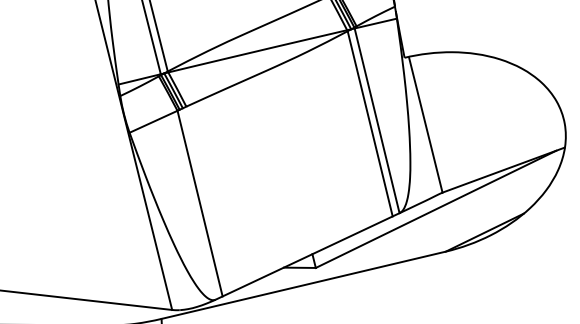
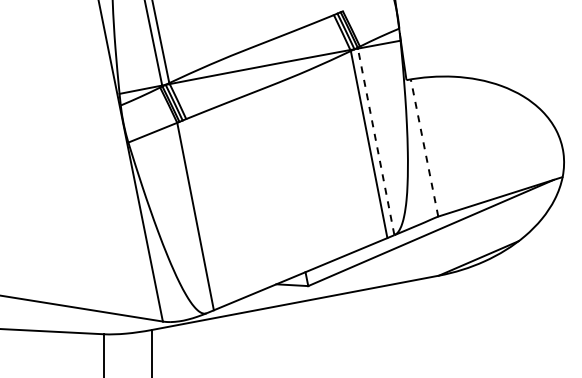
line: (377, 120) -> (376, 141), solid -> dashed
line: (425, 125) -> (424, 148), solid -> dashed

